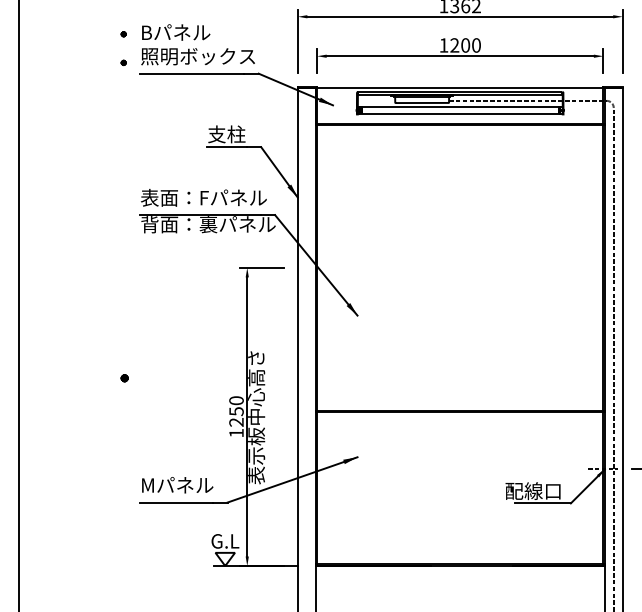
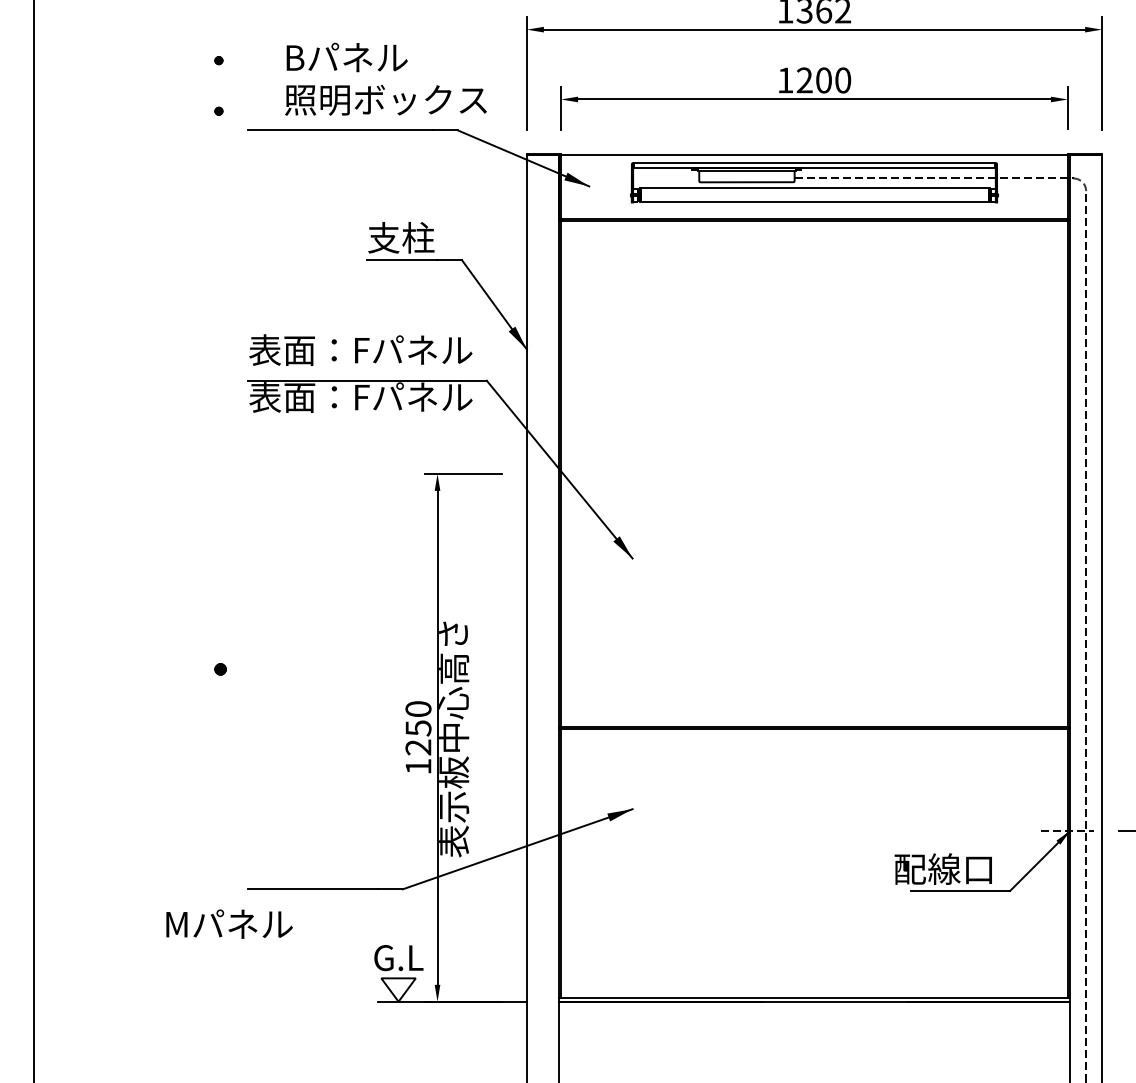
text: (197, 44) -> (384, 78), moved
text: (208, 224) -> (368, 397), 背面：裏パネル -> 表面：Fパネル
text: (177, 485) -> (229, 924), moved

